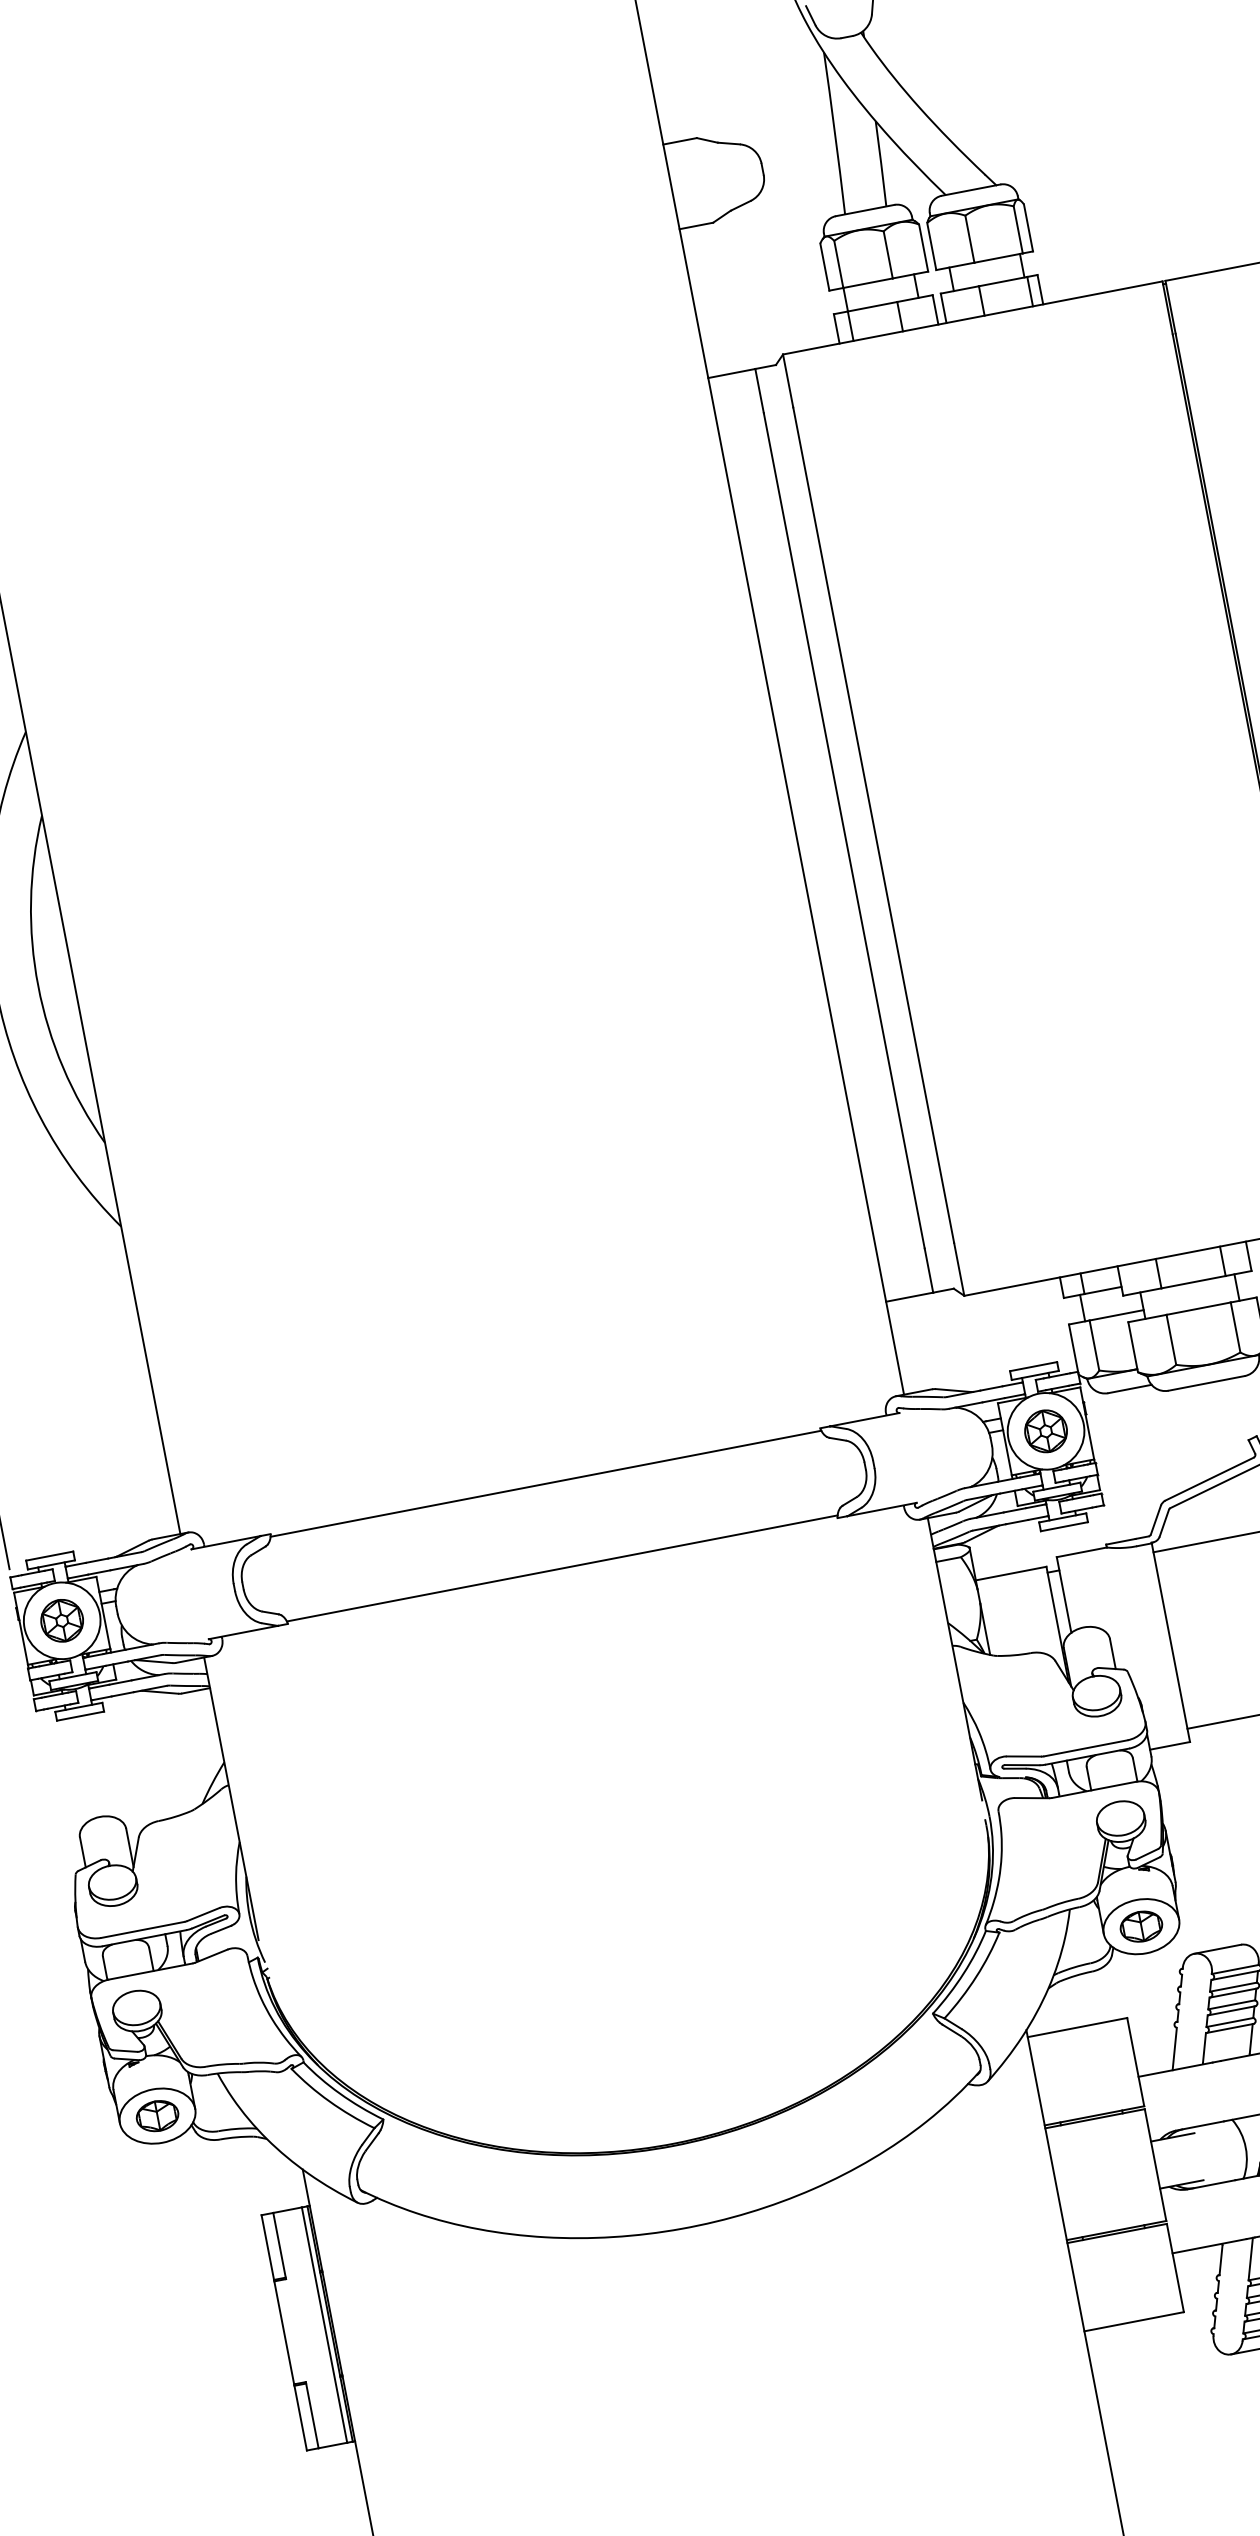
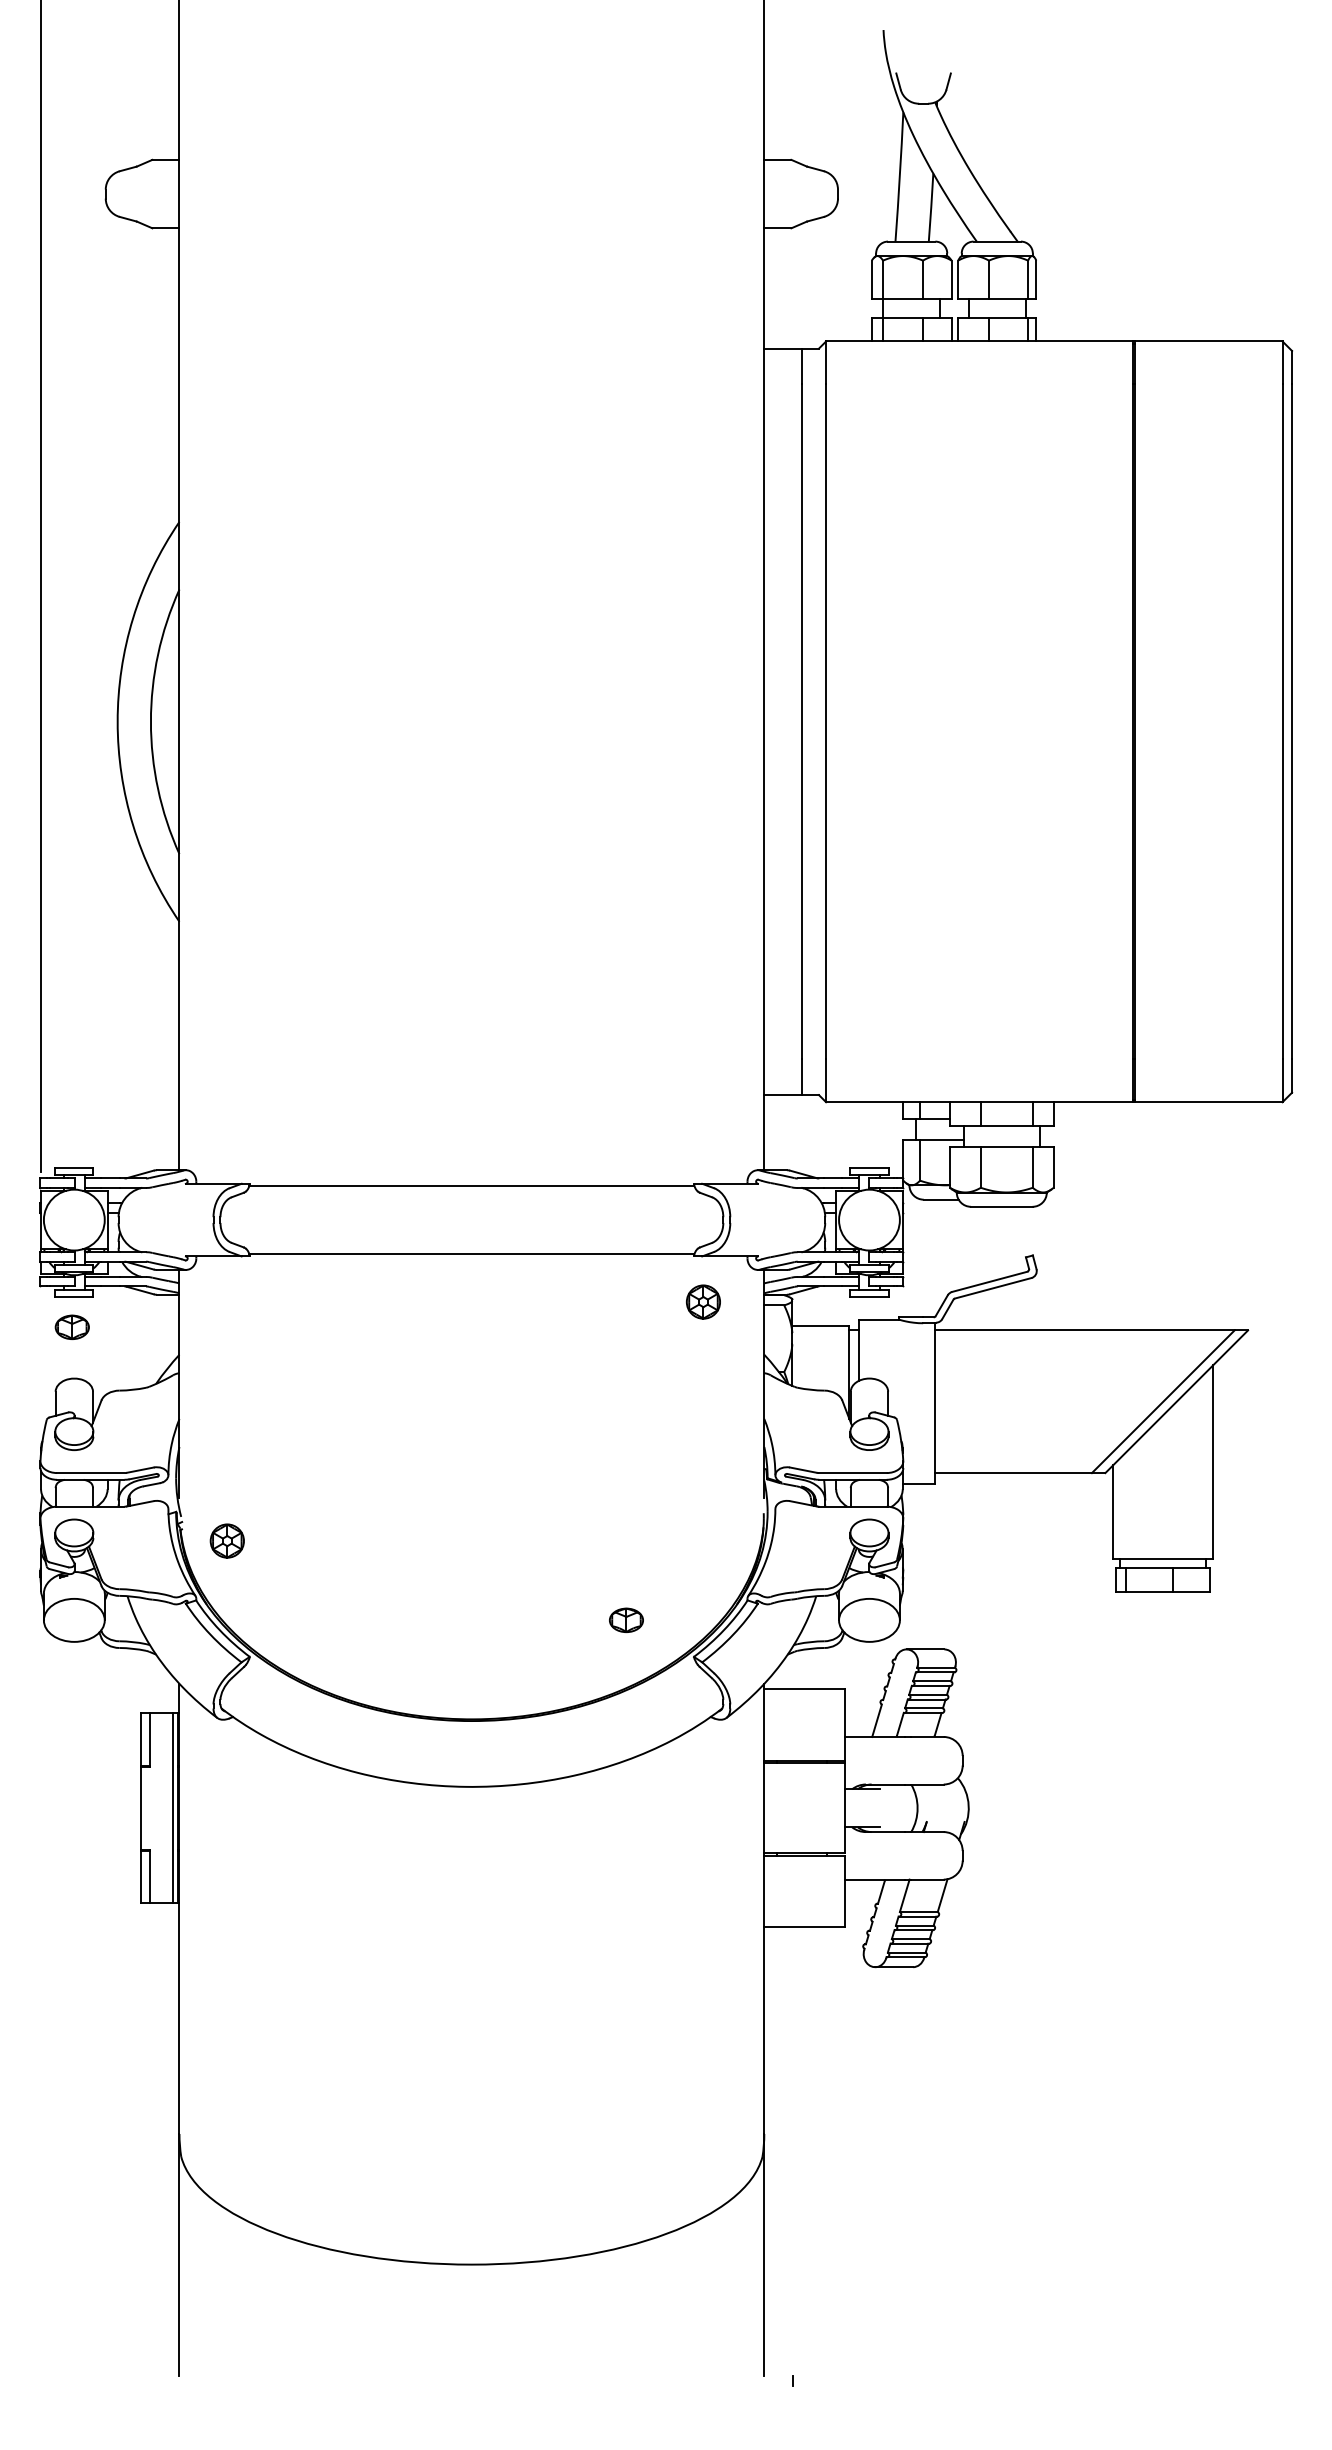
part: (1045, 1430) -> (703, 1301), moved
part: (61, 1620) -> (226, 1540), moved
part: (1141, 1925) -> (626, 1619), moved
part: (156, 2115) -> (71, 1326), moved

